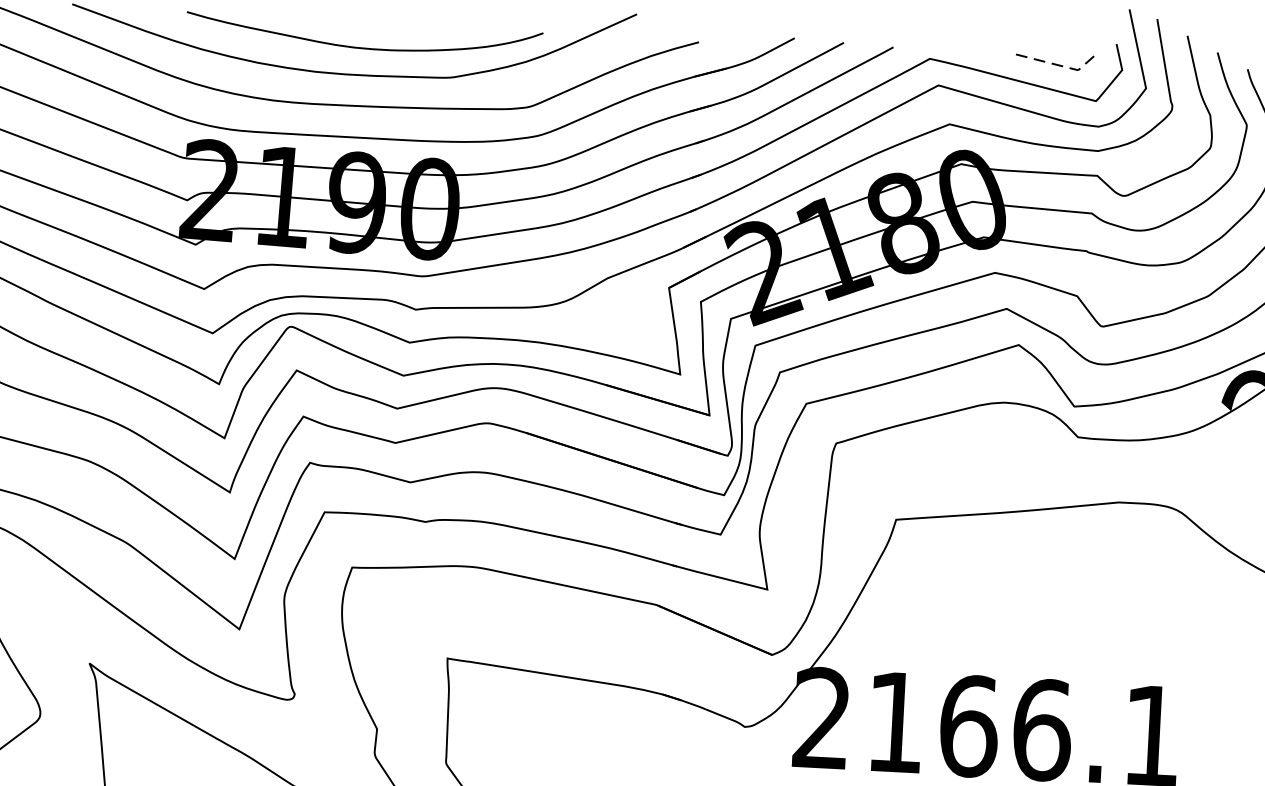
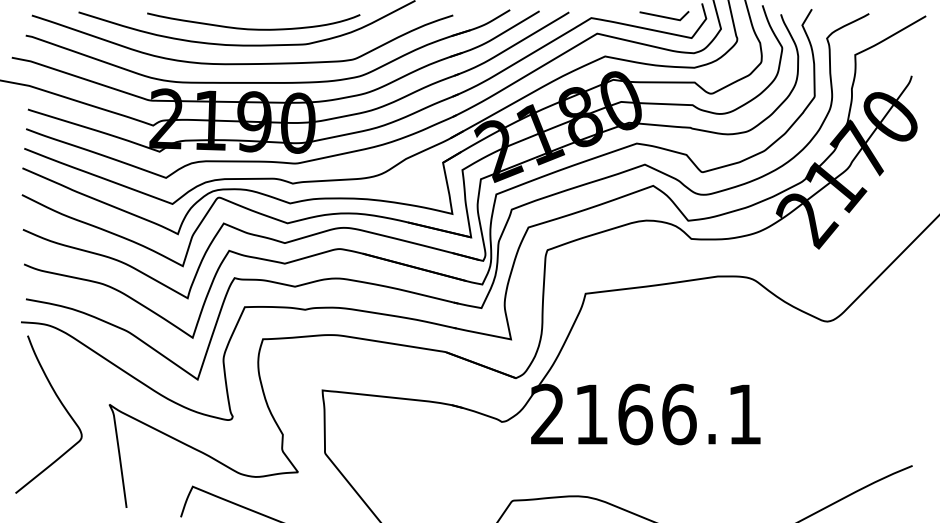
line: (1055, 64) -> (666, 17), dashed -> solid

